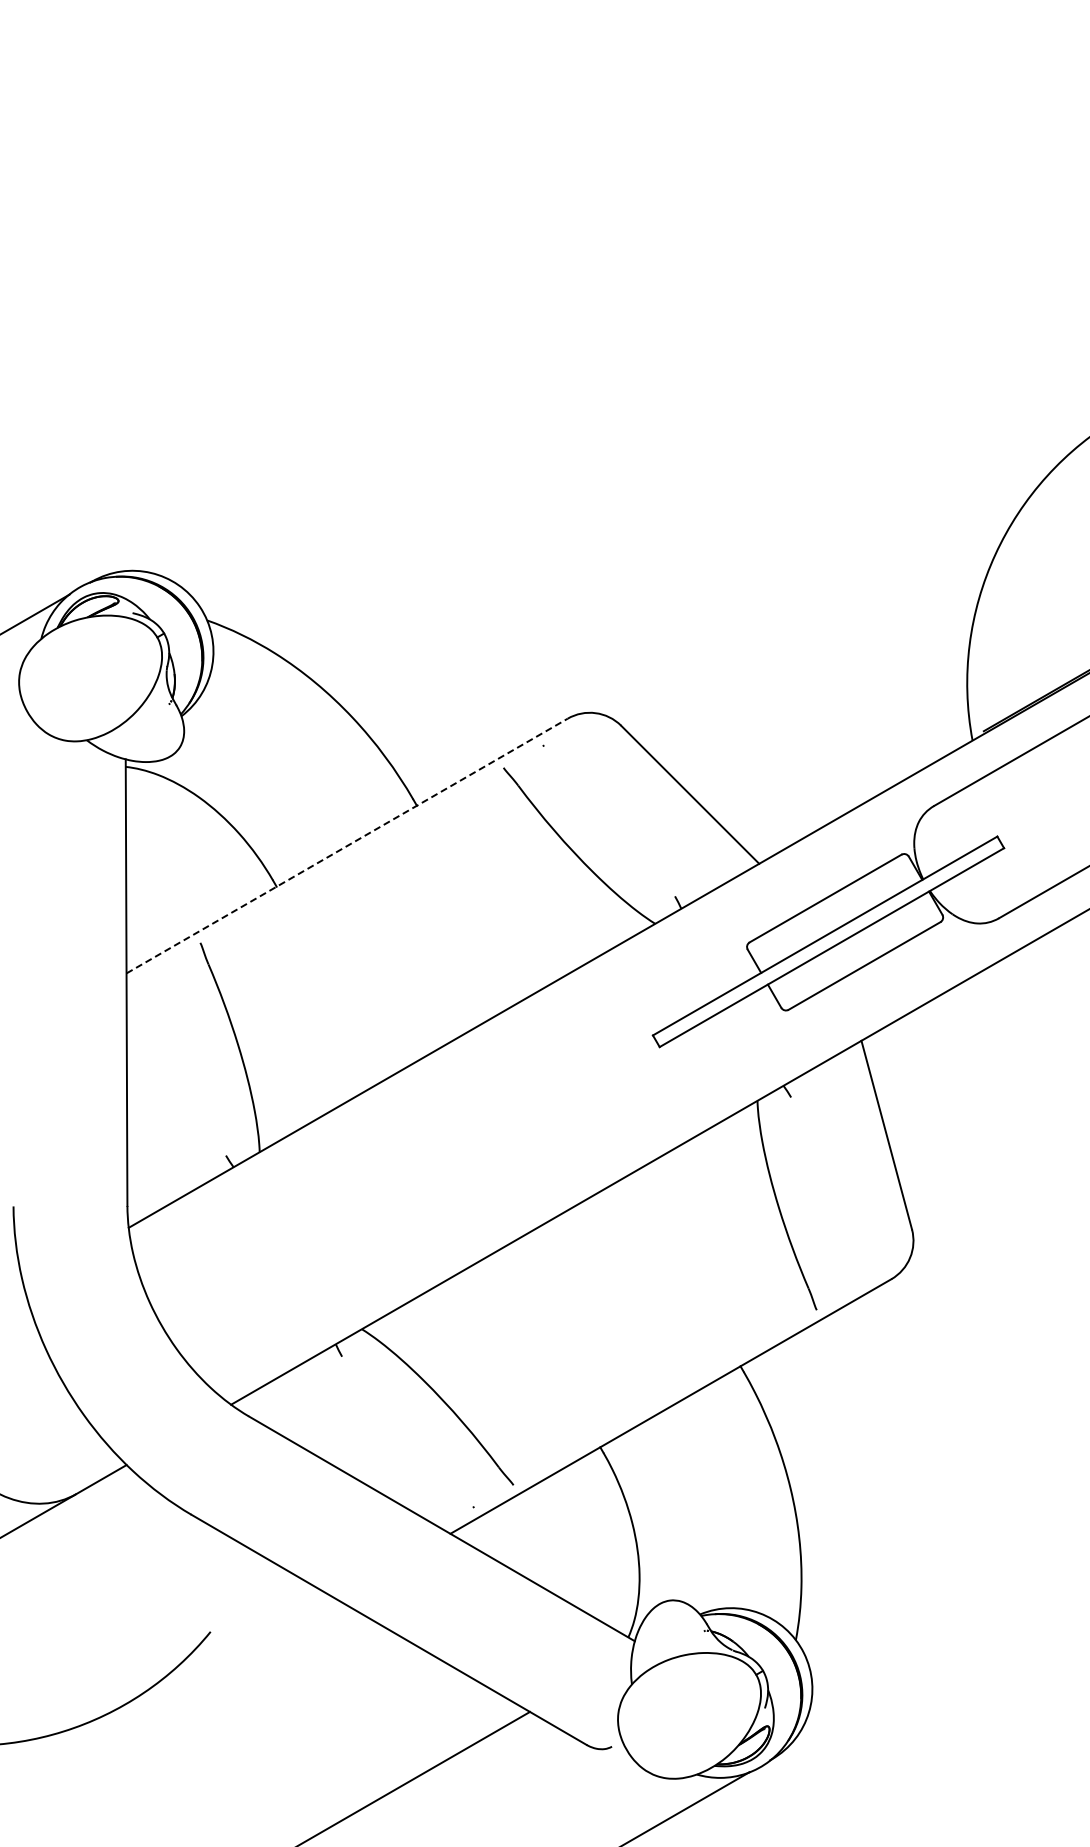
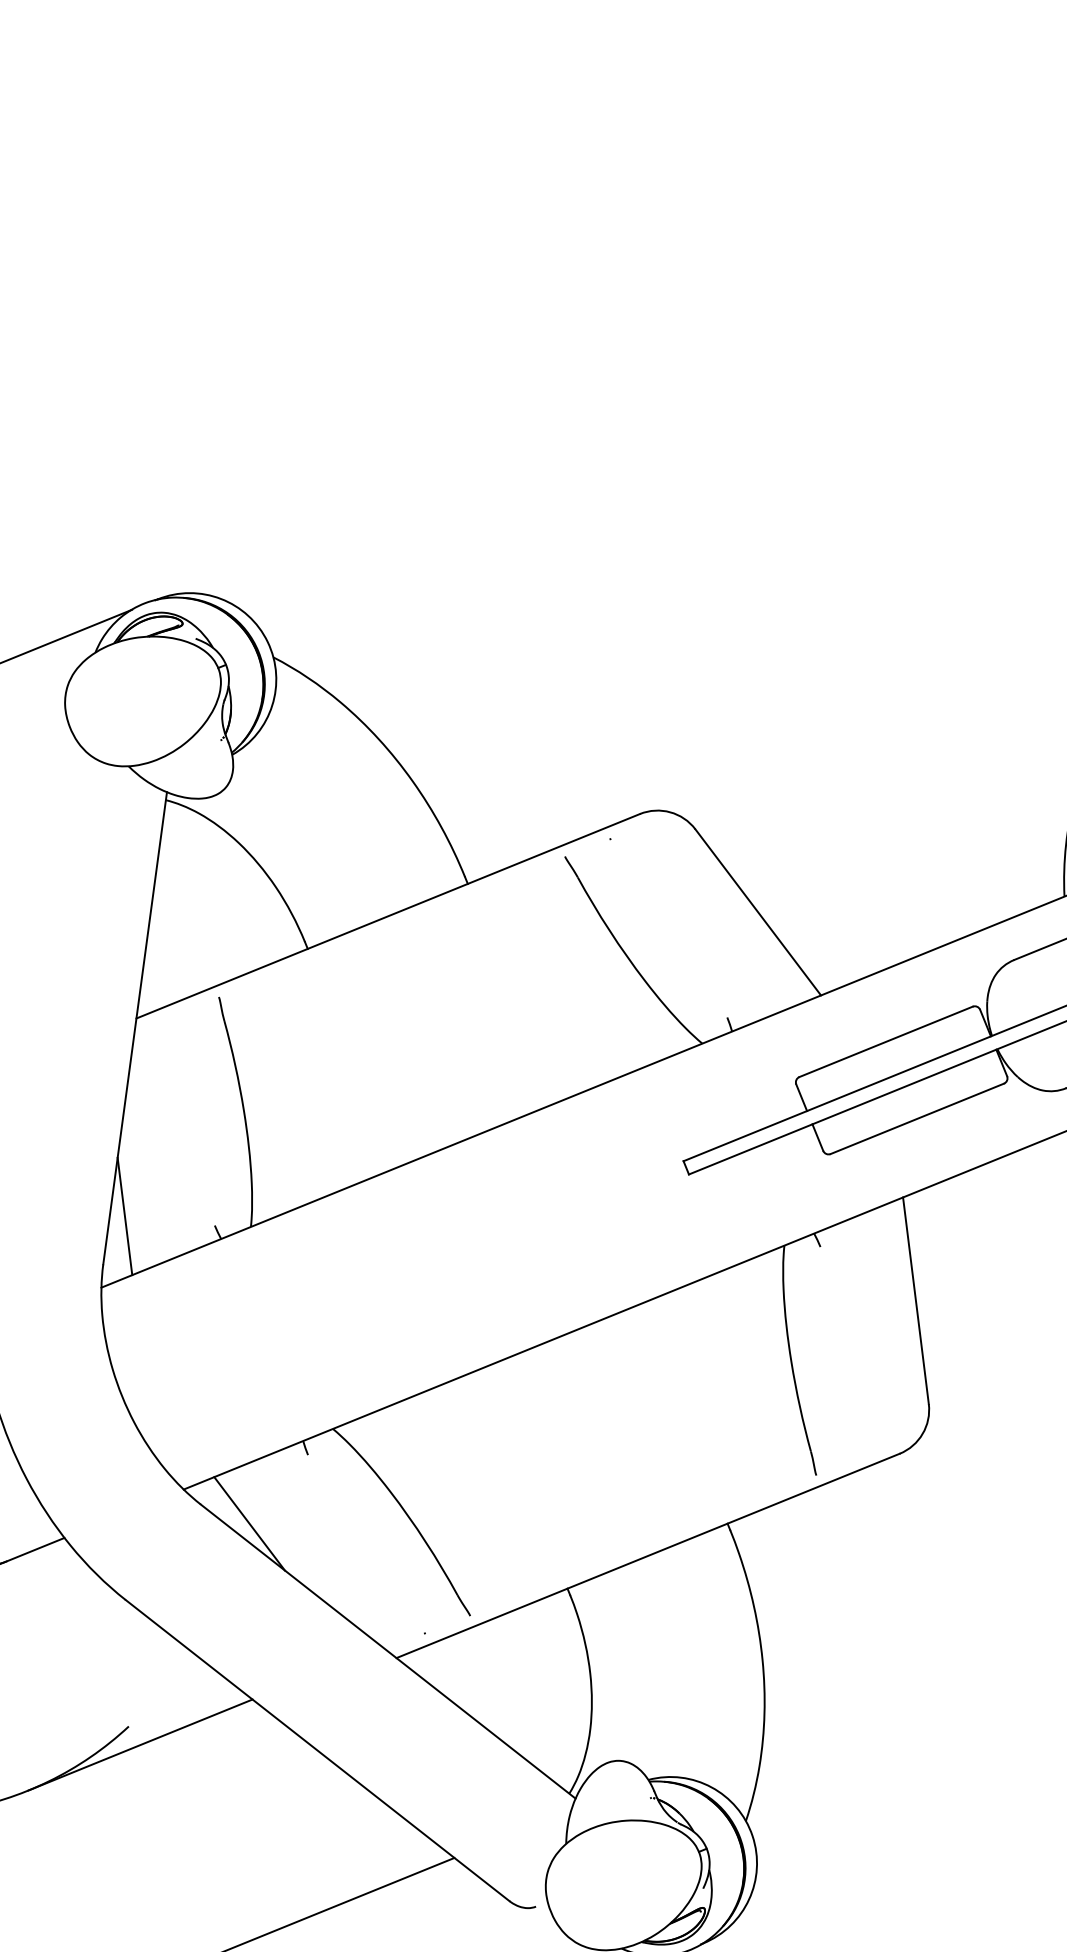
line: (347, 846) -> (388, 916), dashed -> solid
line: (141, 1158) -> (125, 1216), added
line: (296, 1427) -> (249, 1523), added
line: (223, 1647) -> (140, 1744), added

